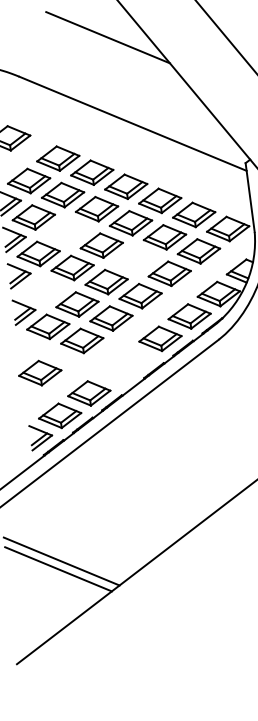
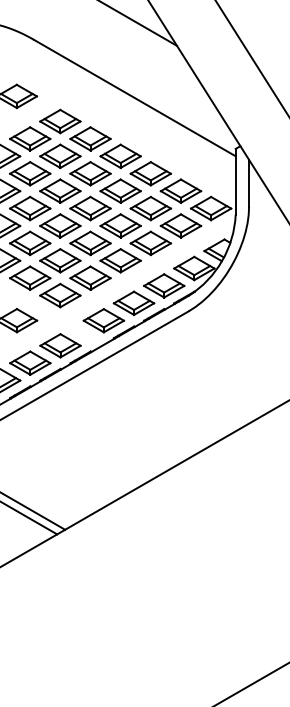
part: (67, 230) -> (60, 190), added
part: (135, 259) -> (120, 225), added
part: (43, 290) -> (30, 243), added
part: (130, 361) -> (103, 320), added

